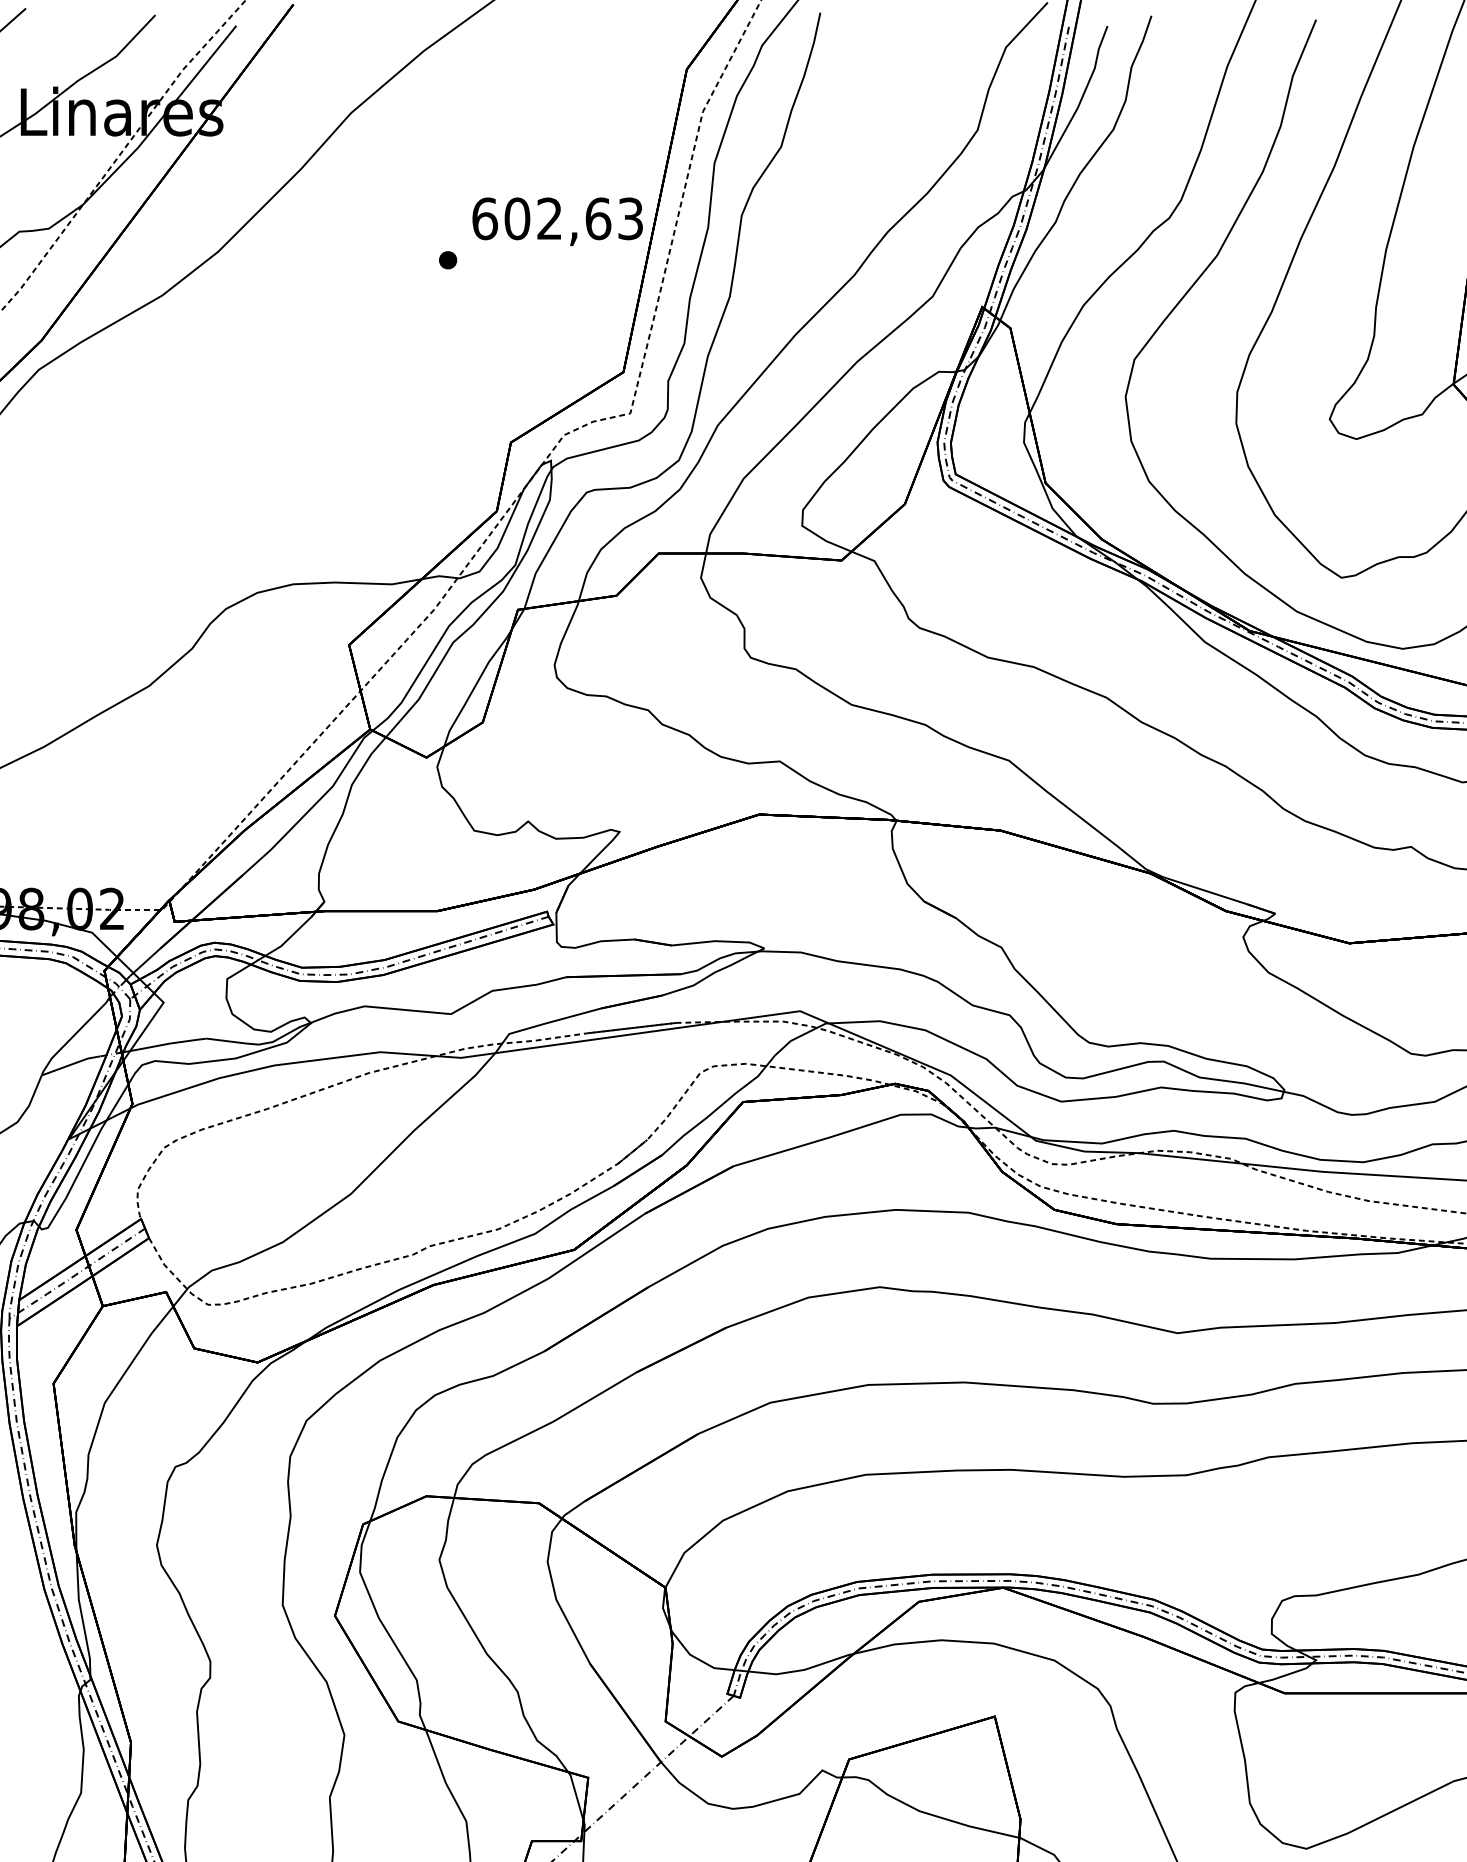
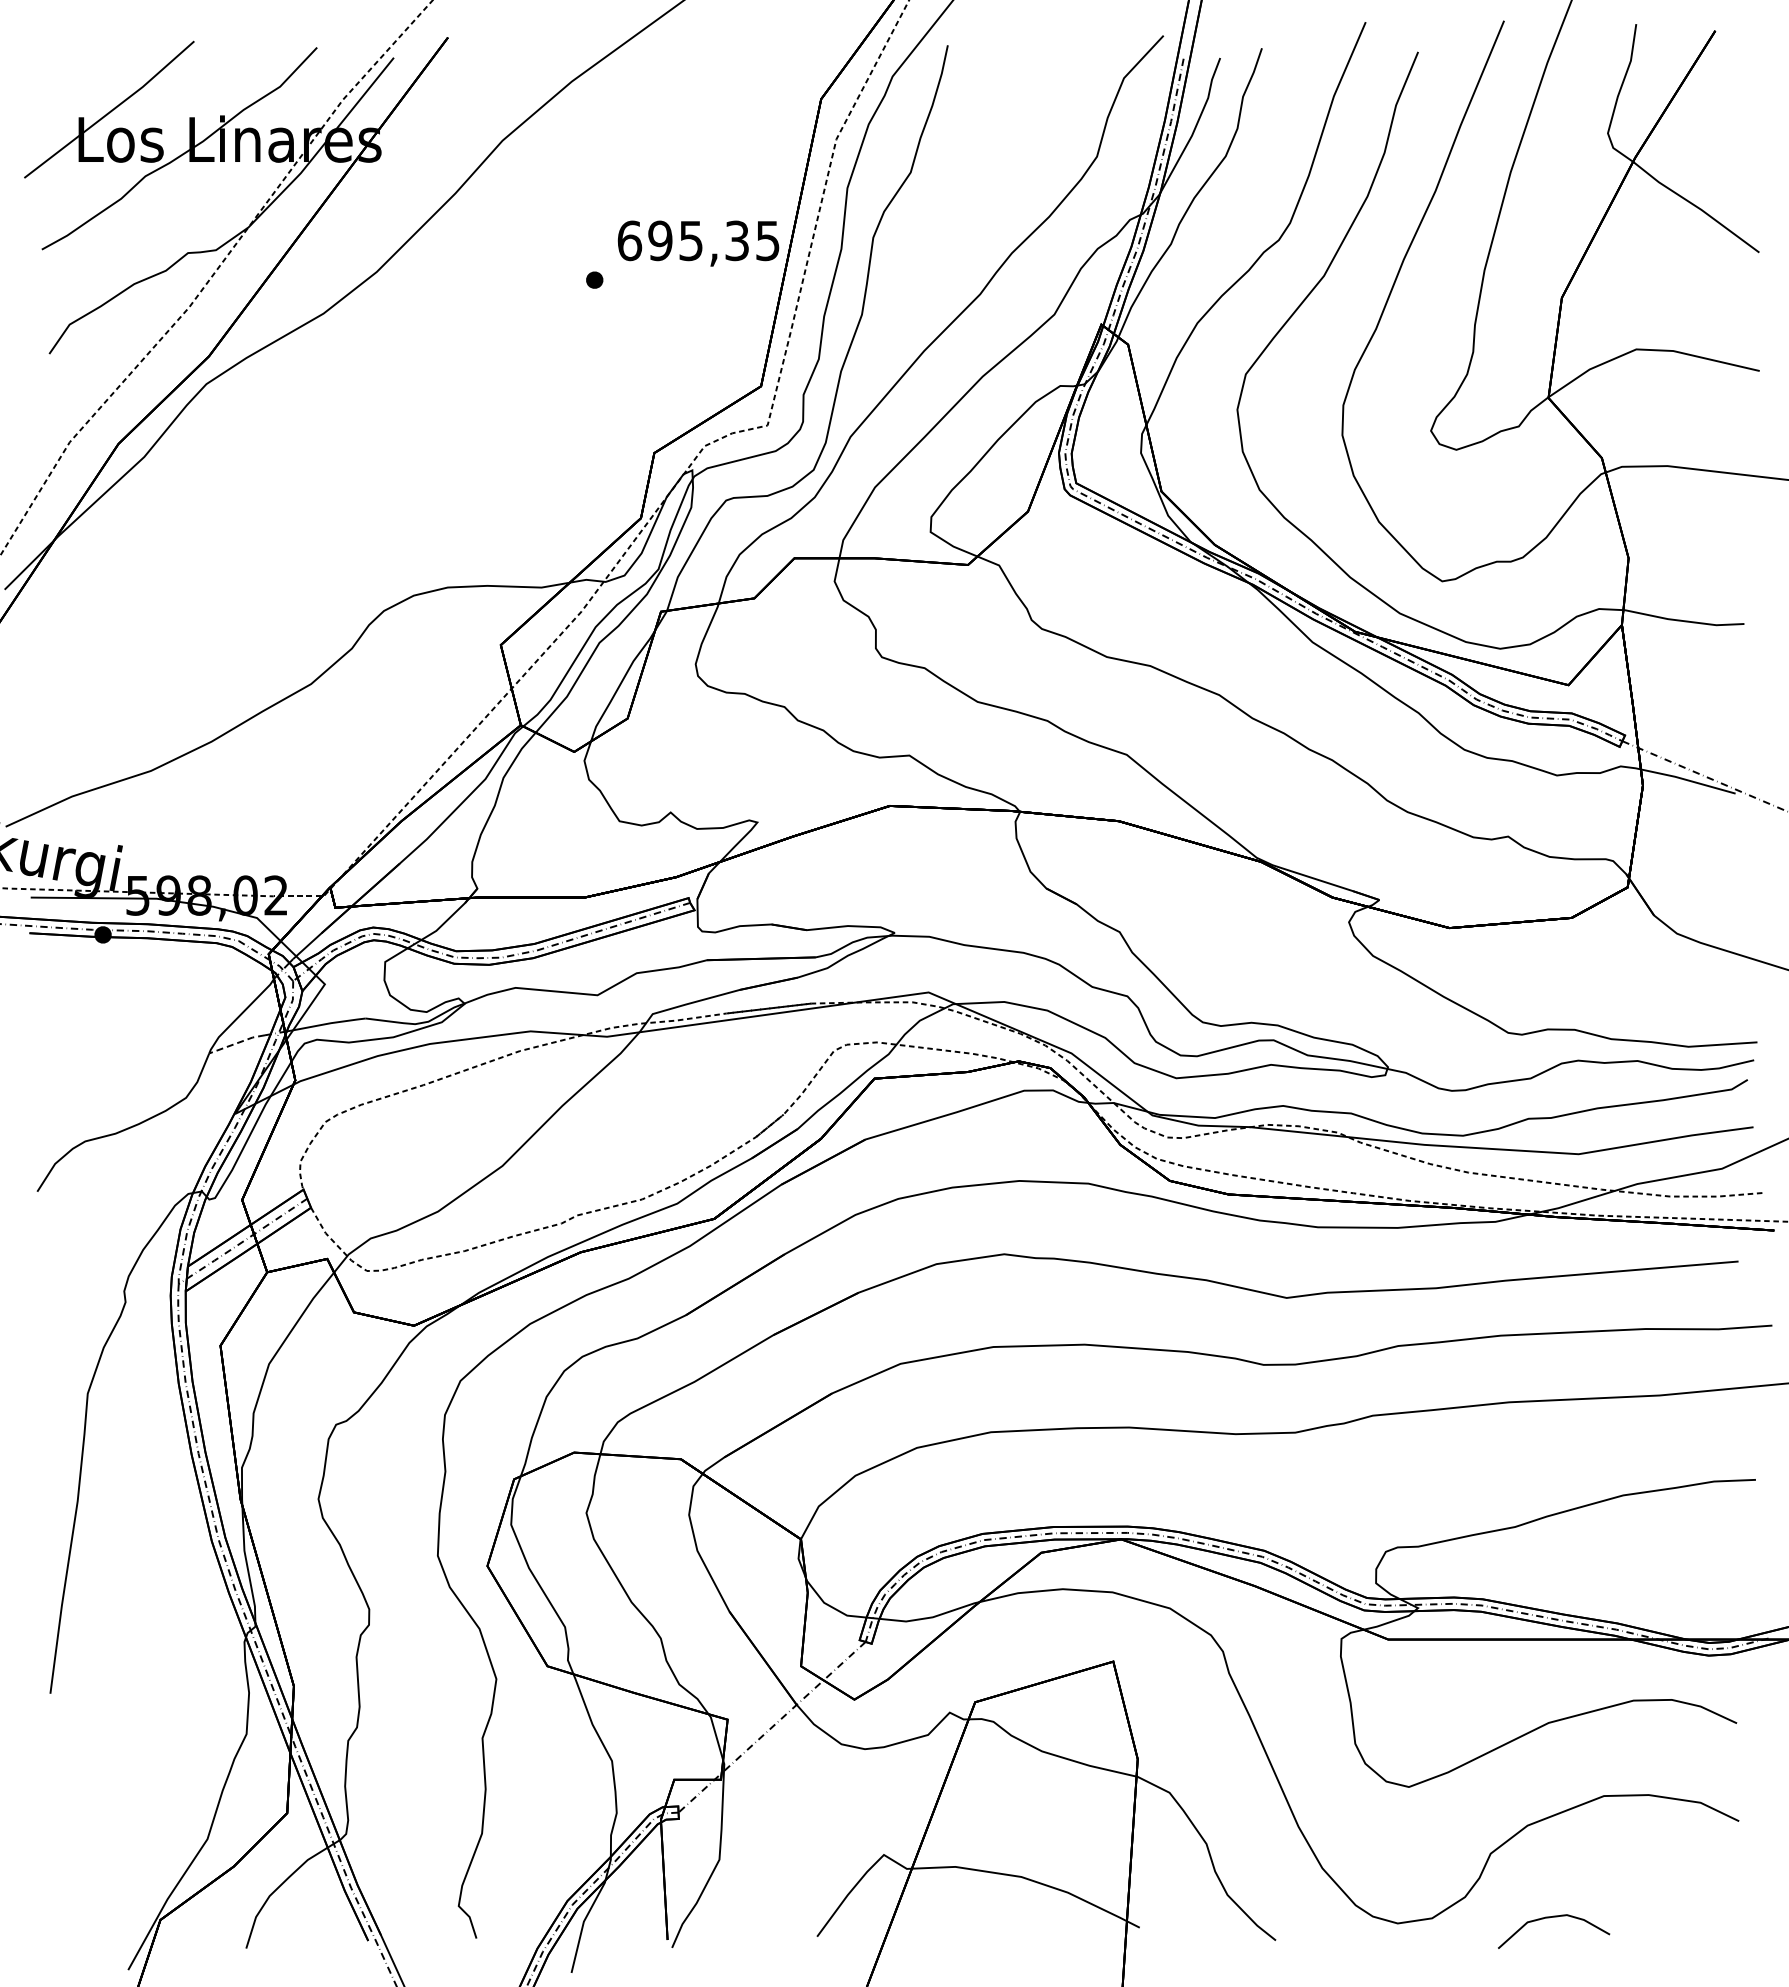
text: (573, 218) -> (713, 240), 602,63 -> 695,35
line: (71, 1064) -> (237, 1043), solid -> dashed

